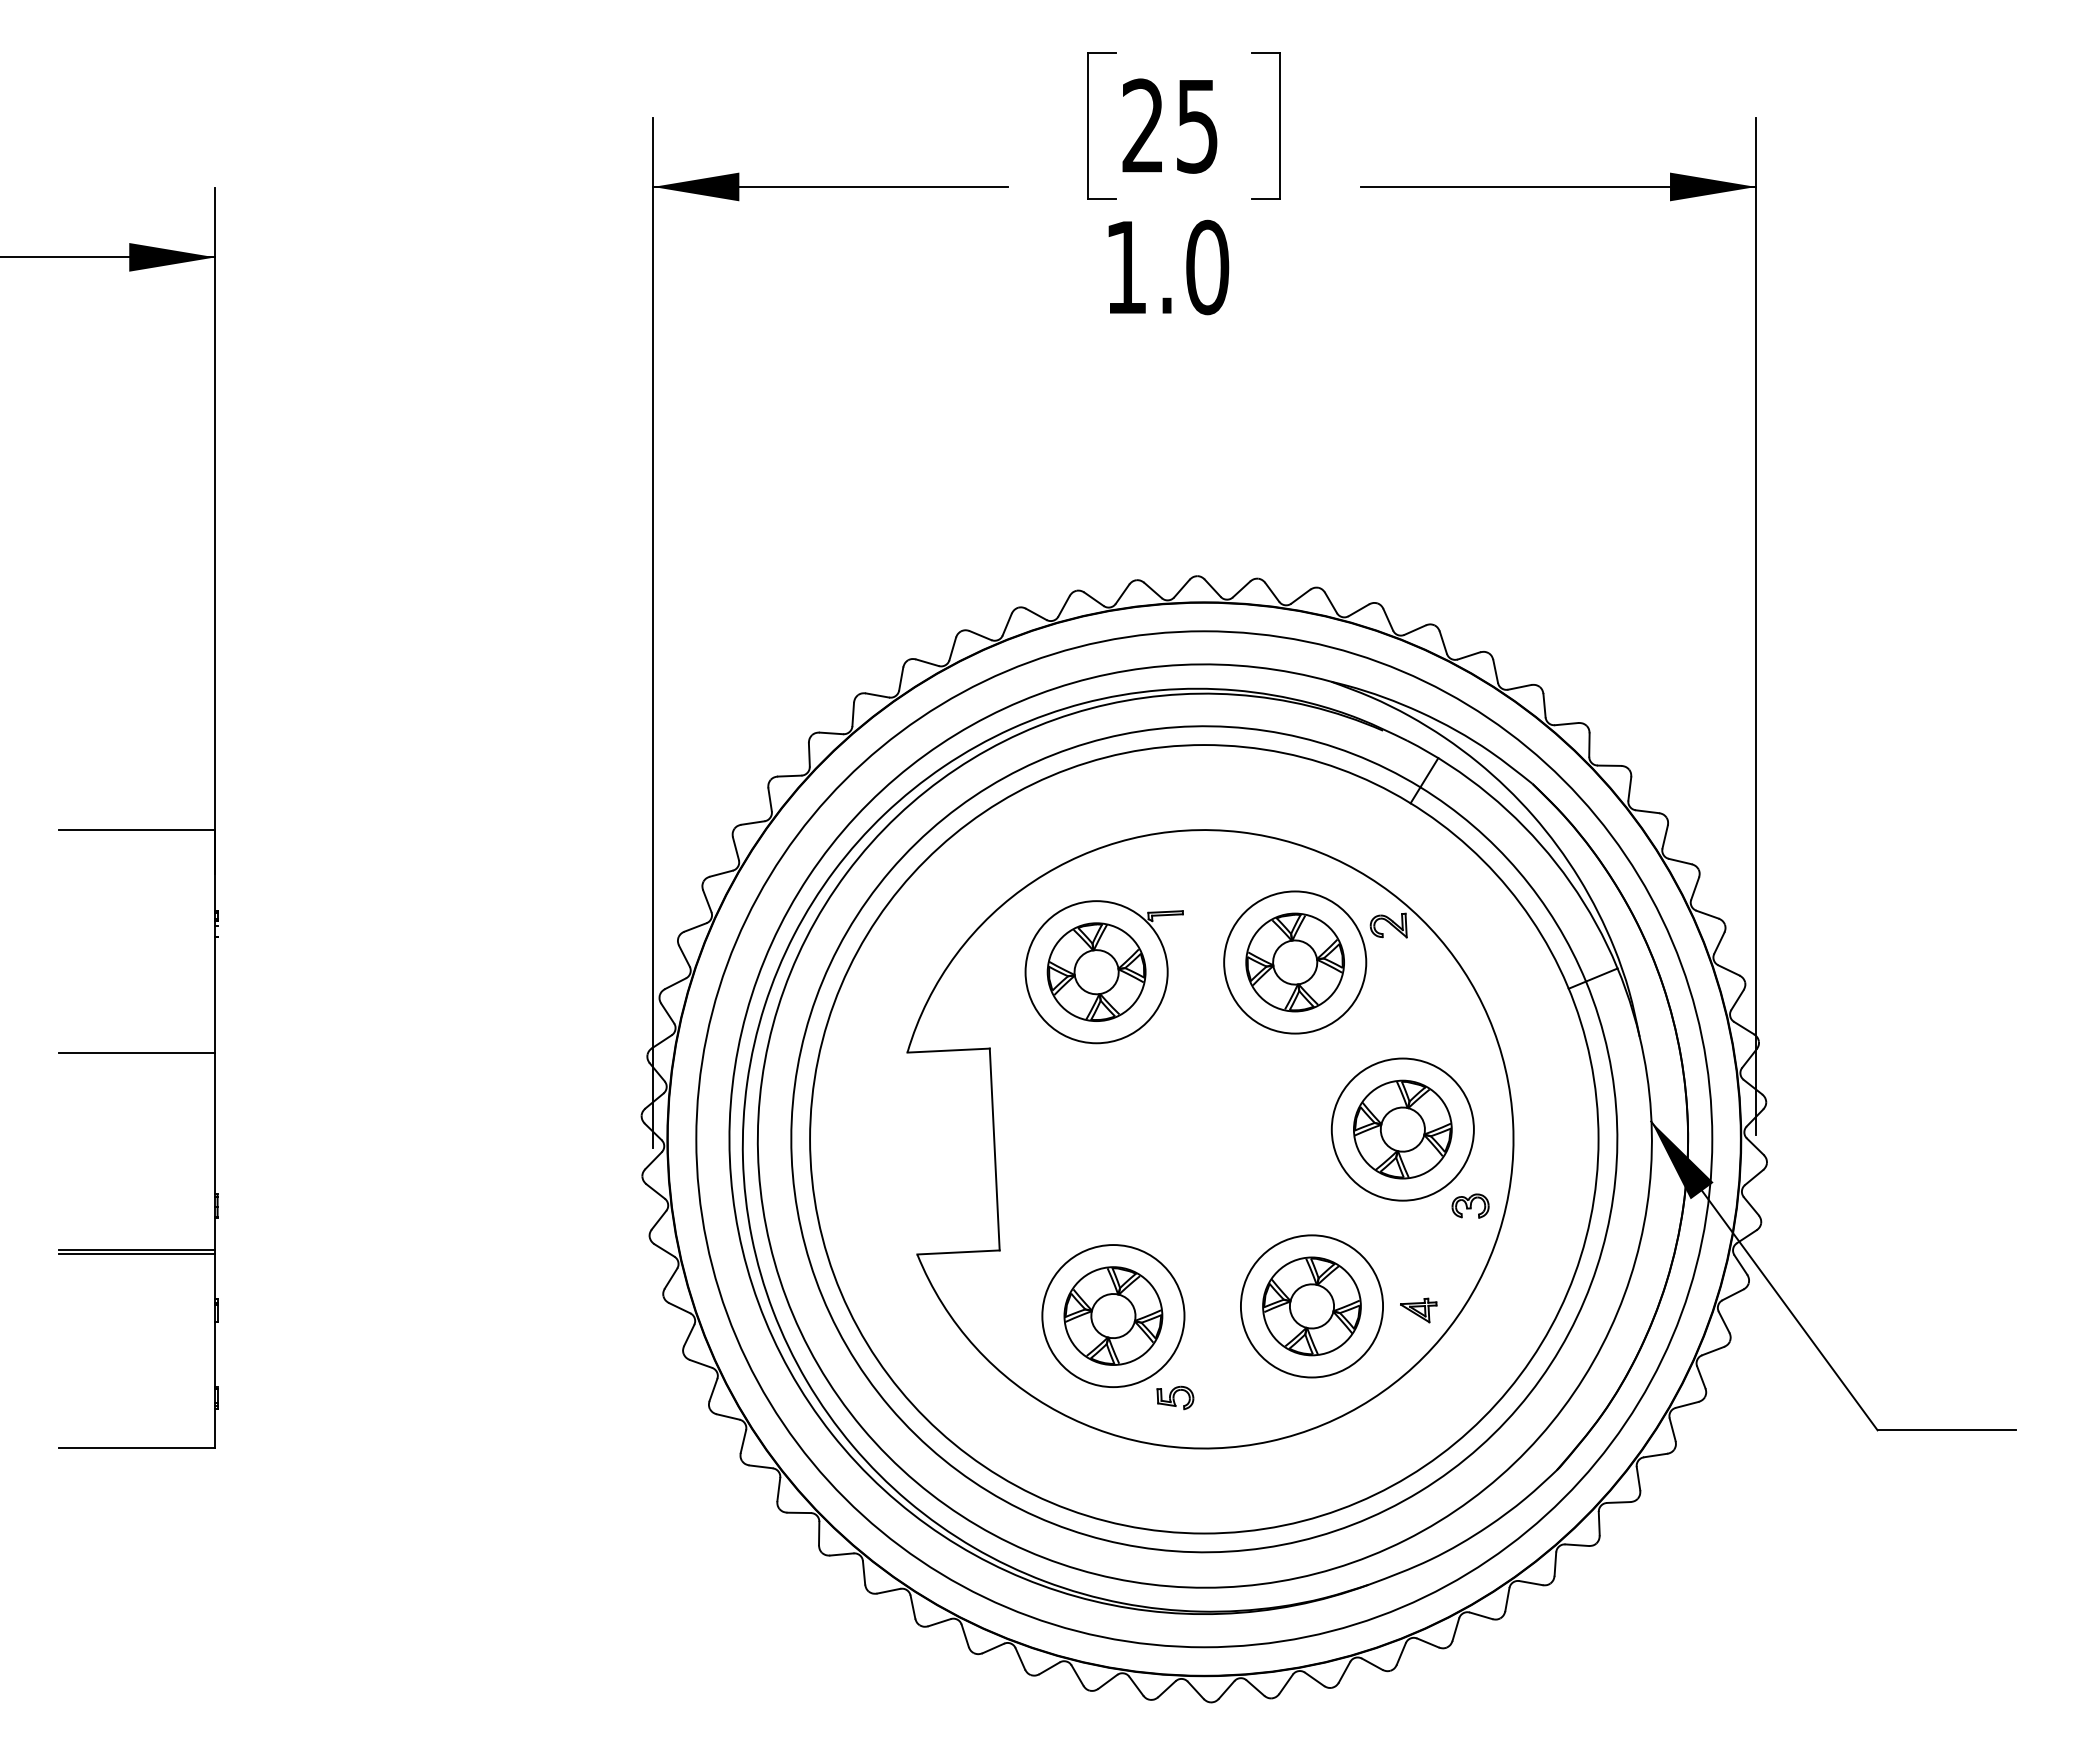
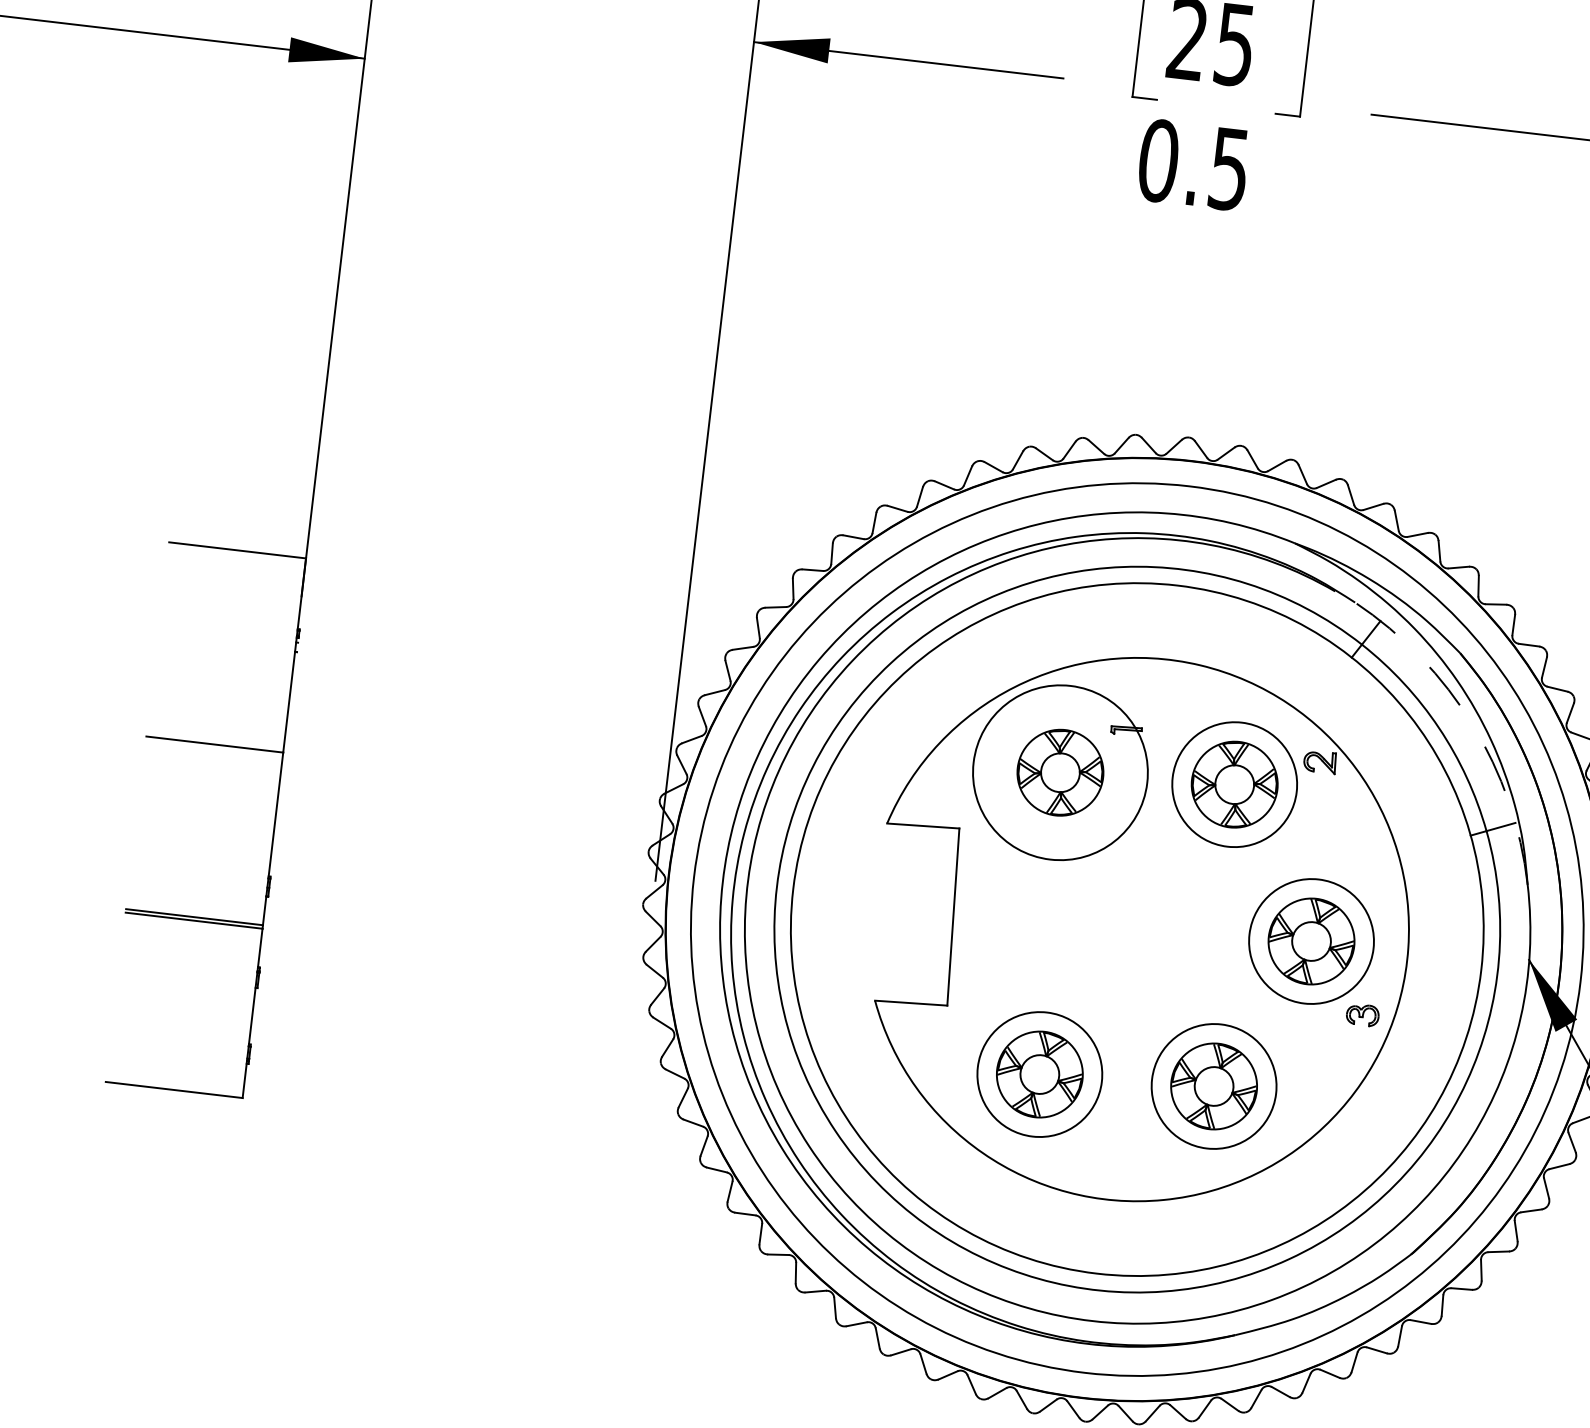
text: (1167, 267) -> (1194, 165), 1.0 -> 0.5
arc: (1556, 863) -> (1472, 725), solid -> dashed
circle: (1096, 972) -> (1060, 773), size x1.4
part: (1418, 1310) -> (1306, 1100), removed
part: (1175, 1397) -> (1085, 1151), removed

